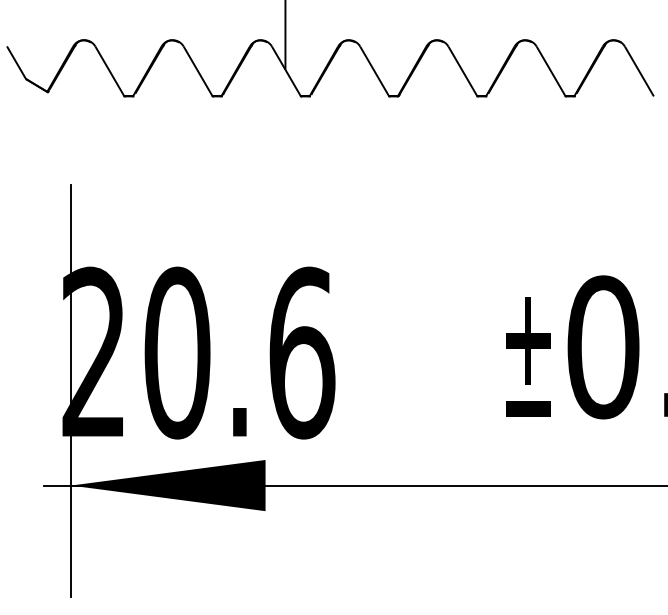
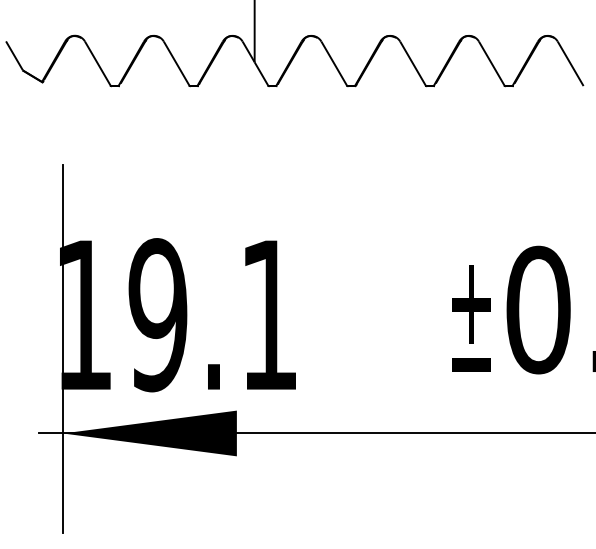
text: (199, 353) -> (177, 315), 20.6 -> 19.1

